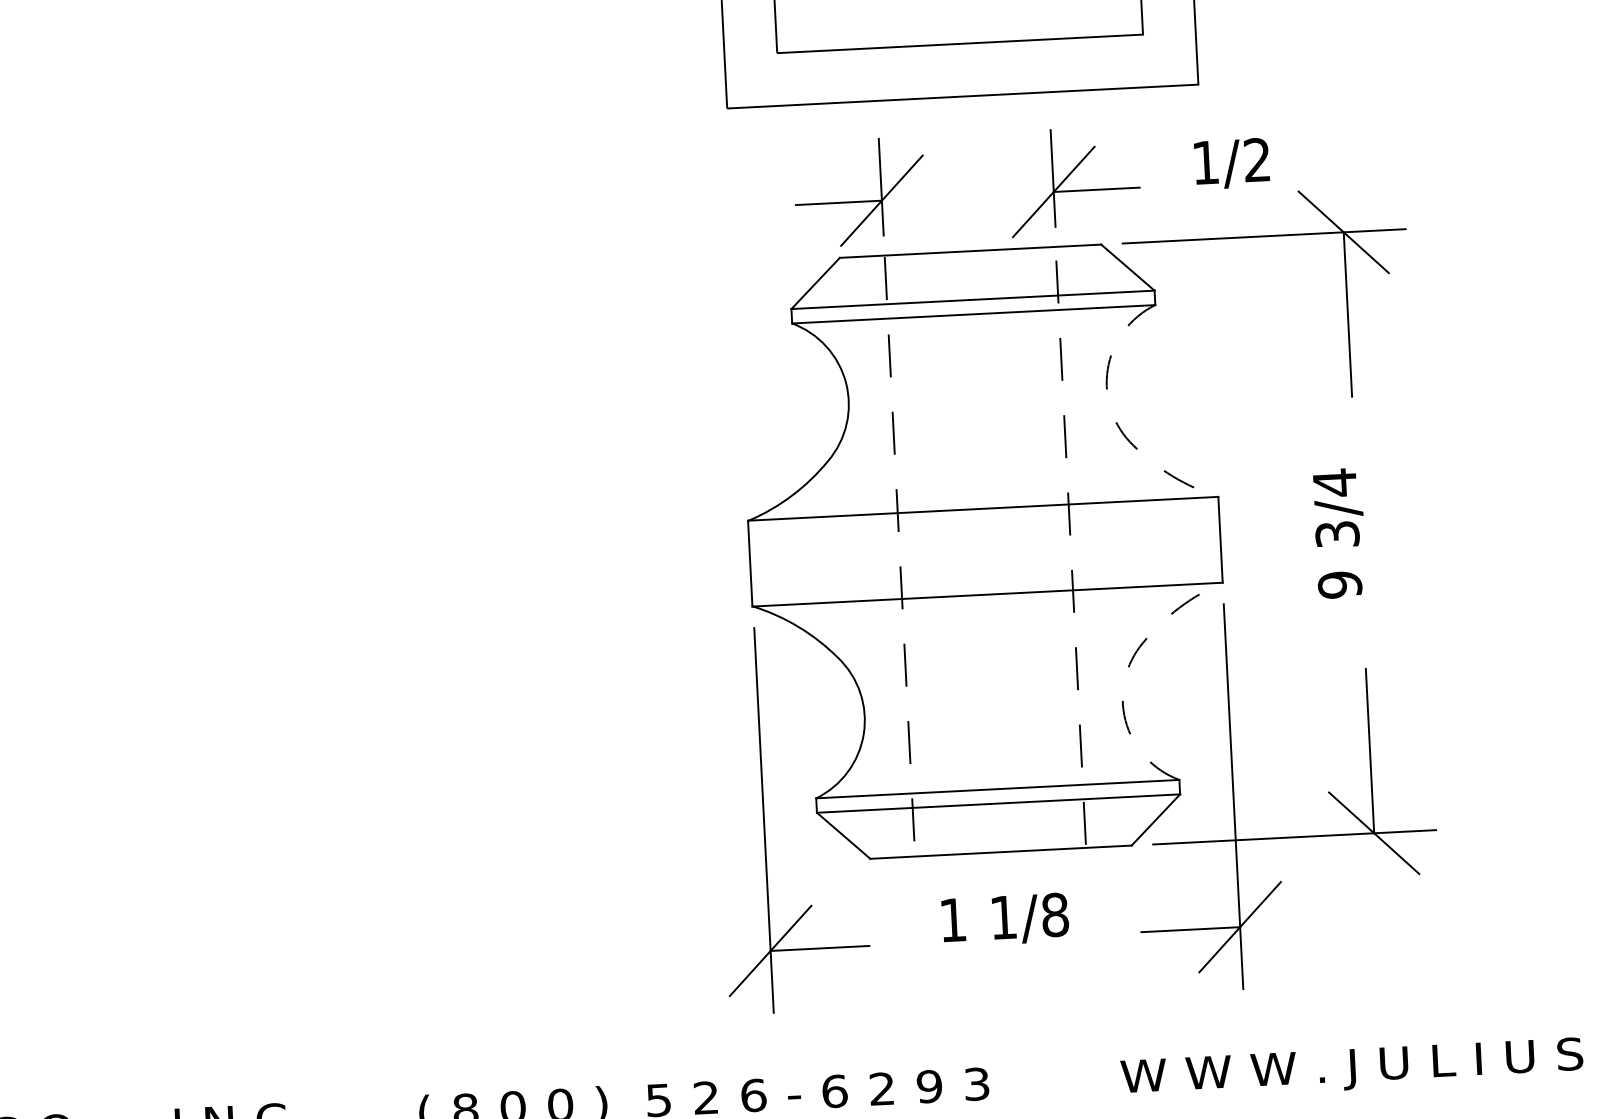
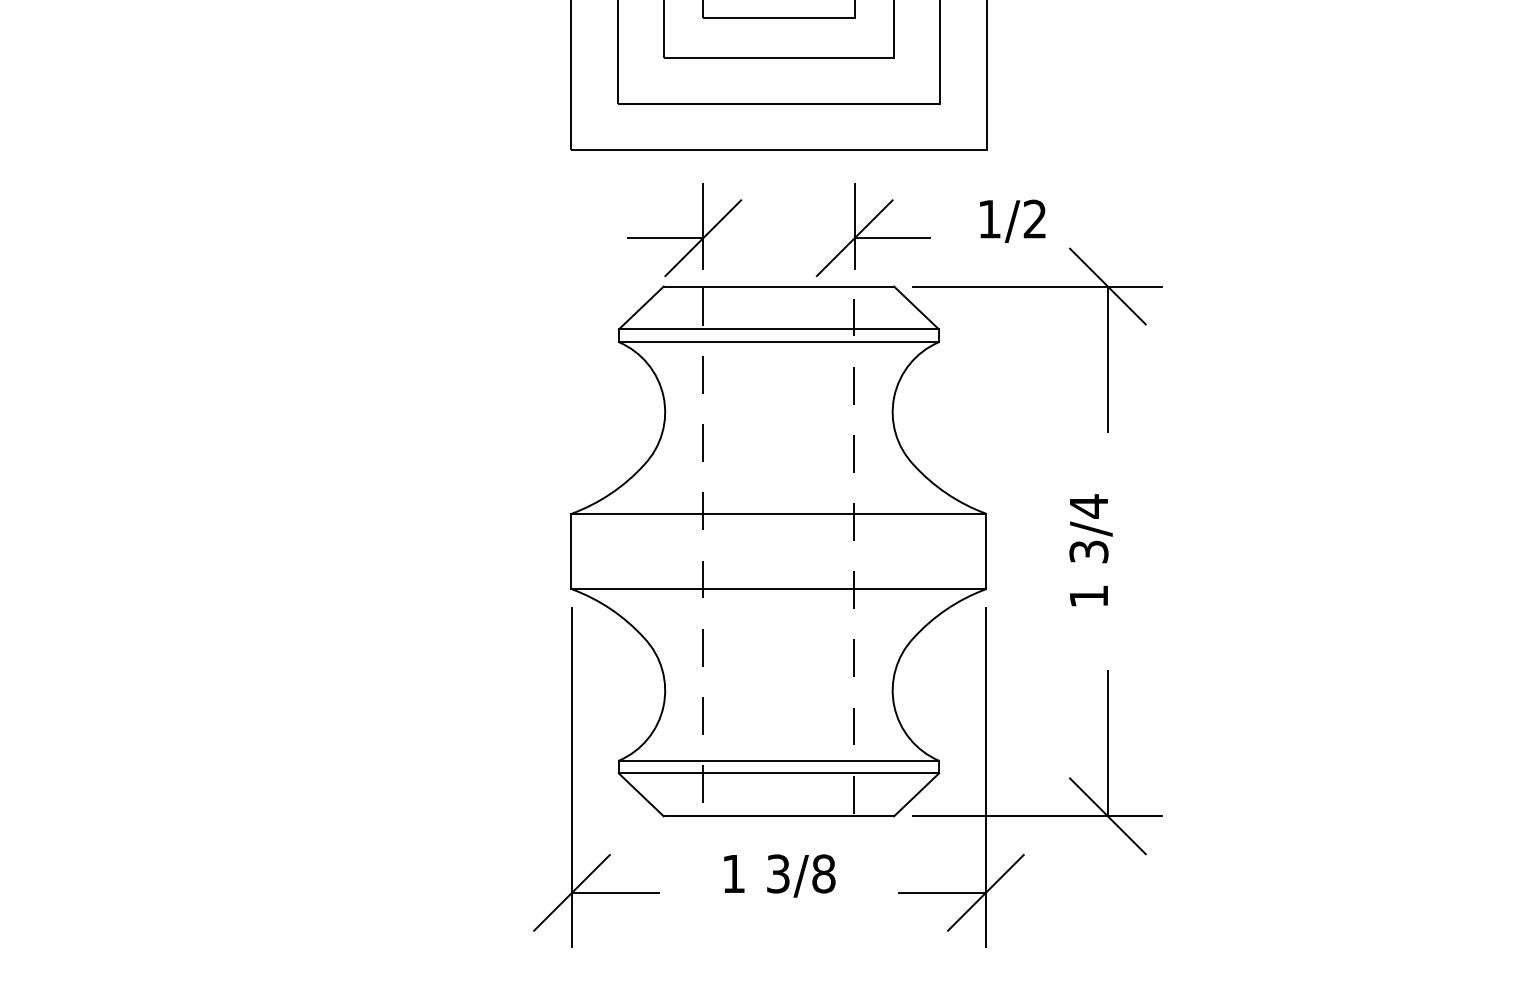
line: (1113, 417) -> (897, 439), dashed -> solid
text: (1339, 585) -> (1088, 596), 9 -> 1
line: (1126, 672) -> (897, 663), dashed -> solid
text: (1003, 917) -> (778, 873), 1/8 -> 3/8

